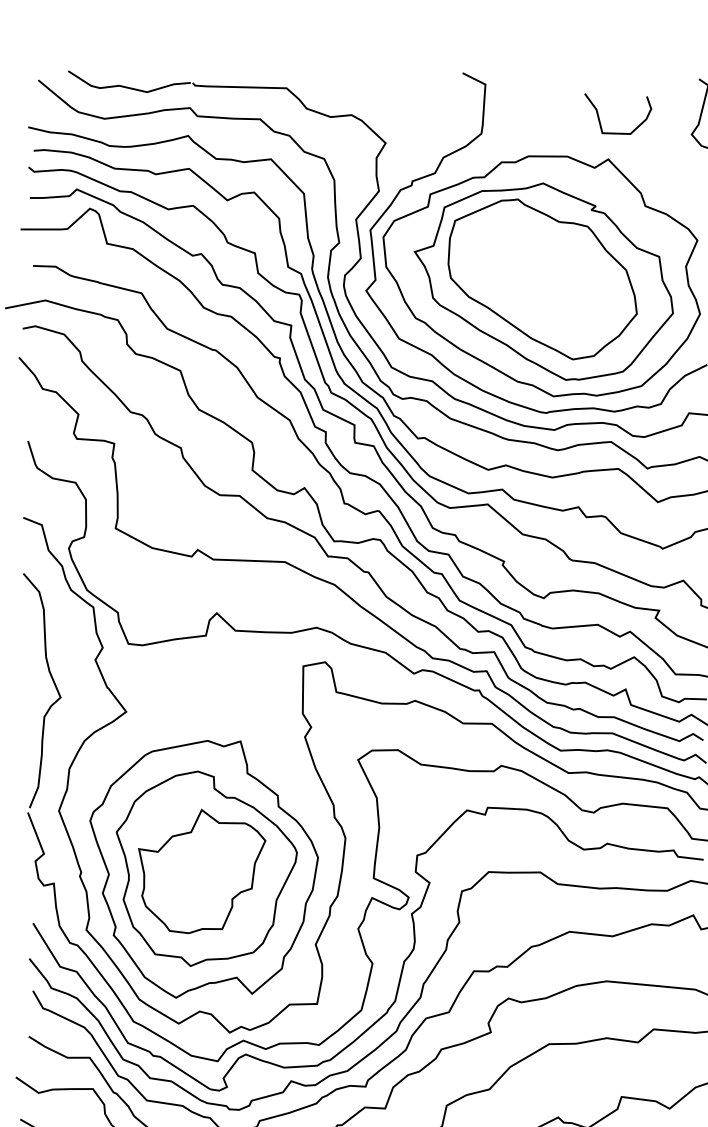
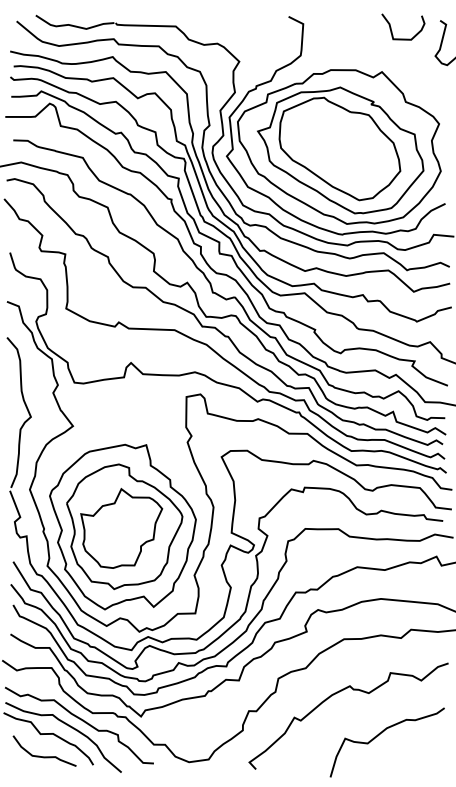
curve: (618, 132) -> (403, 38), moved

